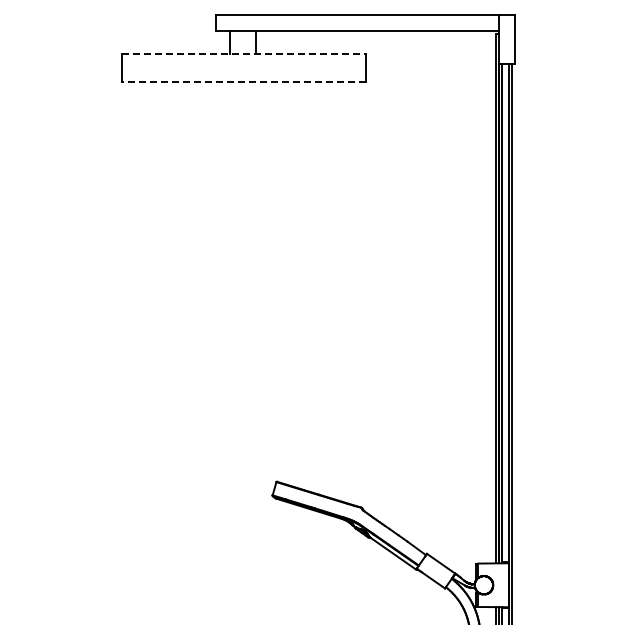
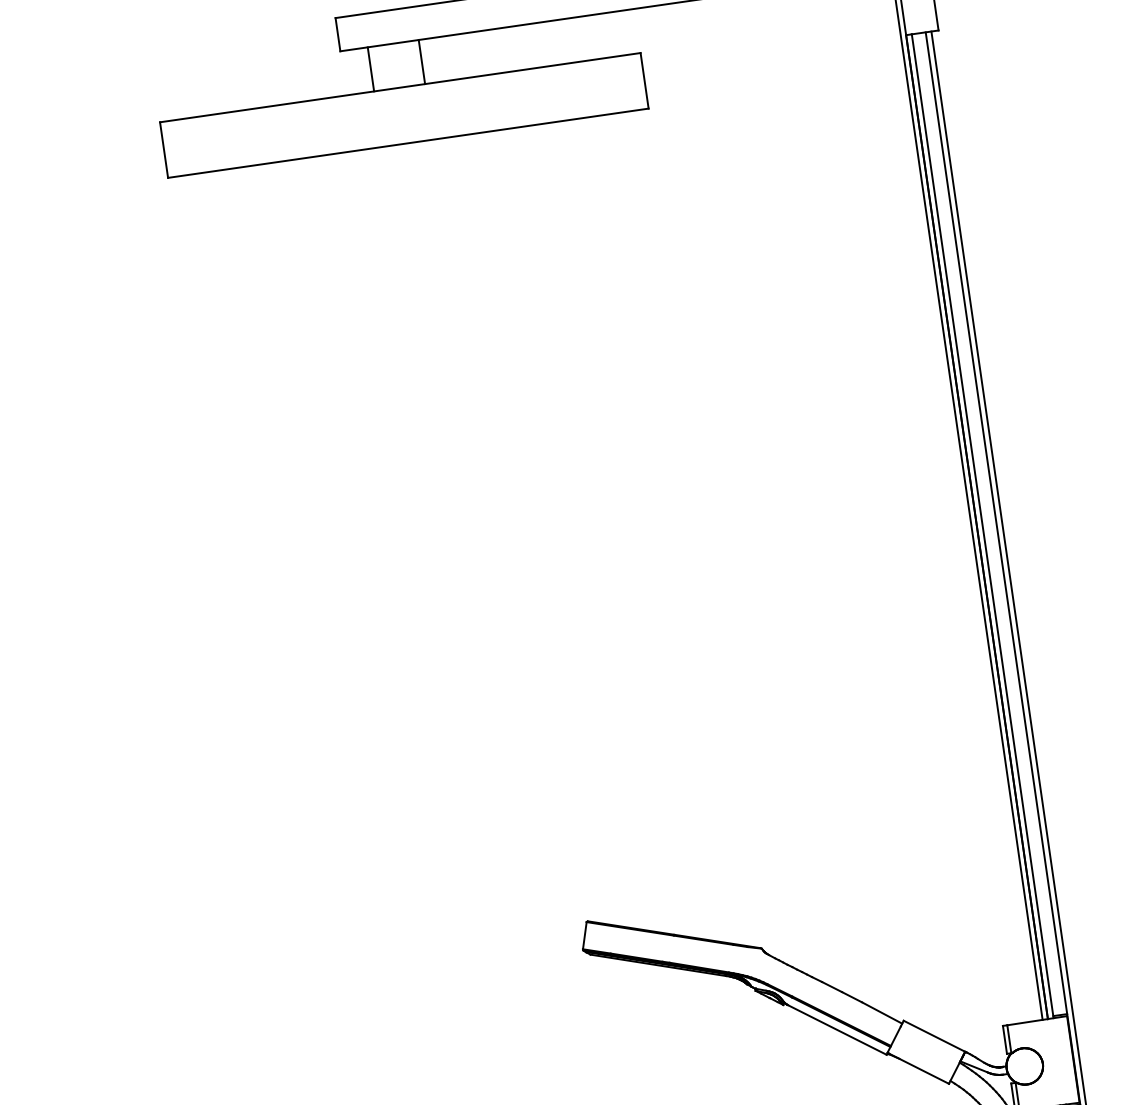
line: (243, 53) -> (400, 87), dashed -> solid
line: (243, 82) -> (408, 144), dashed -> solid

